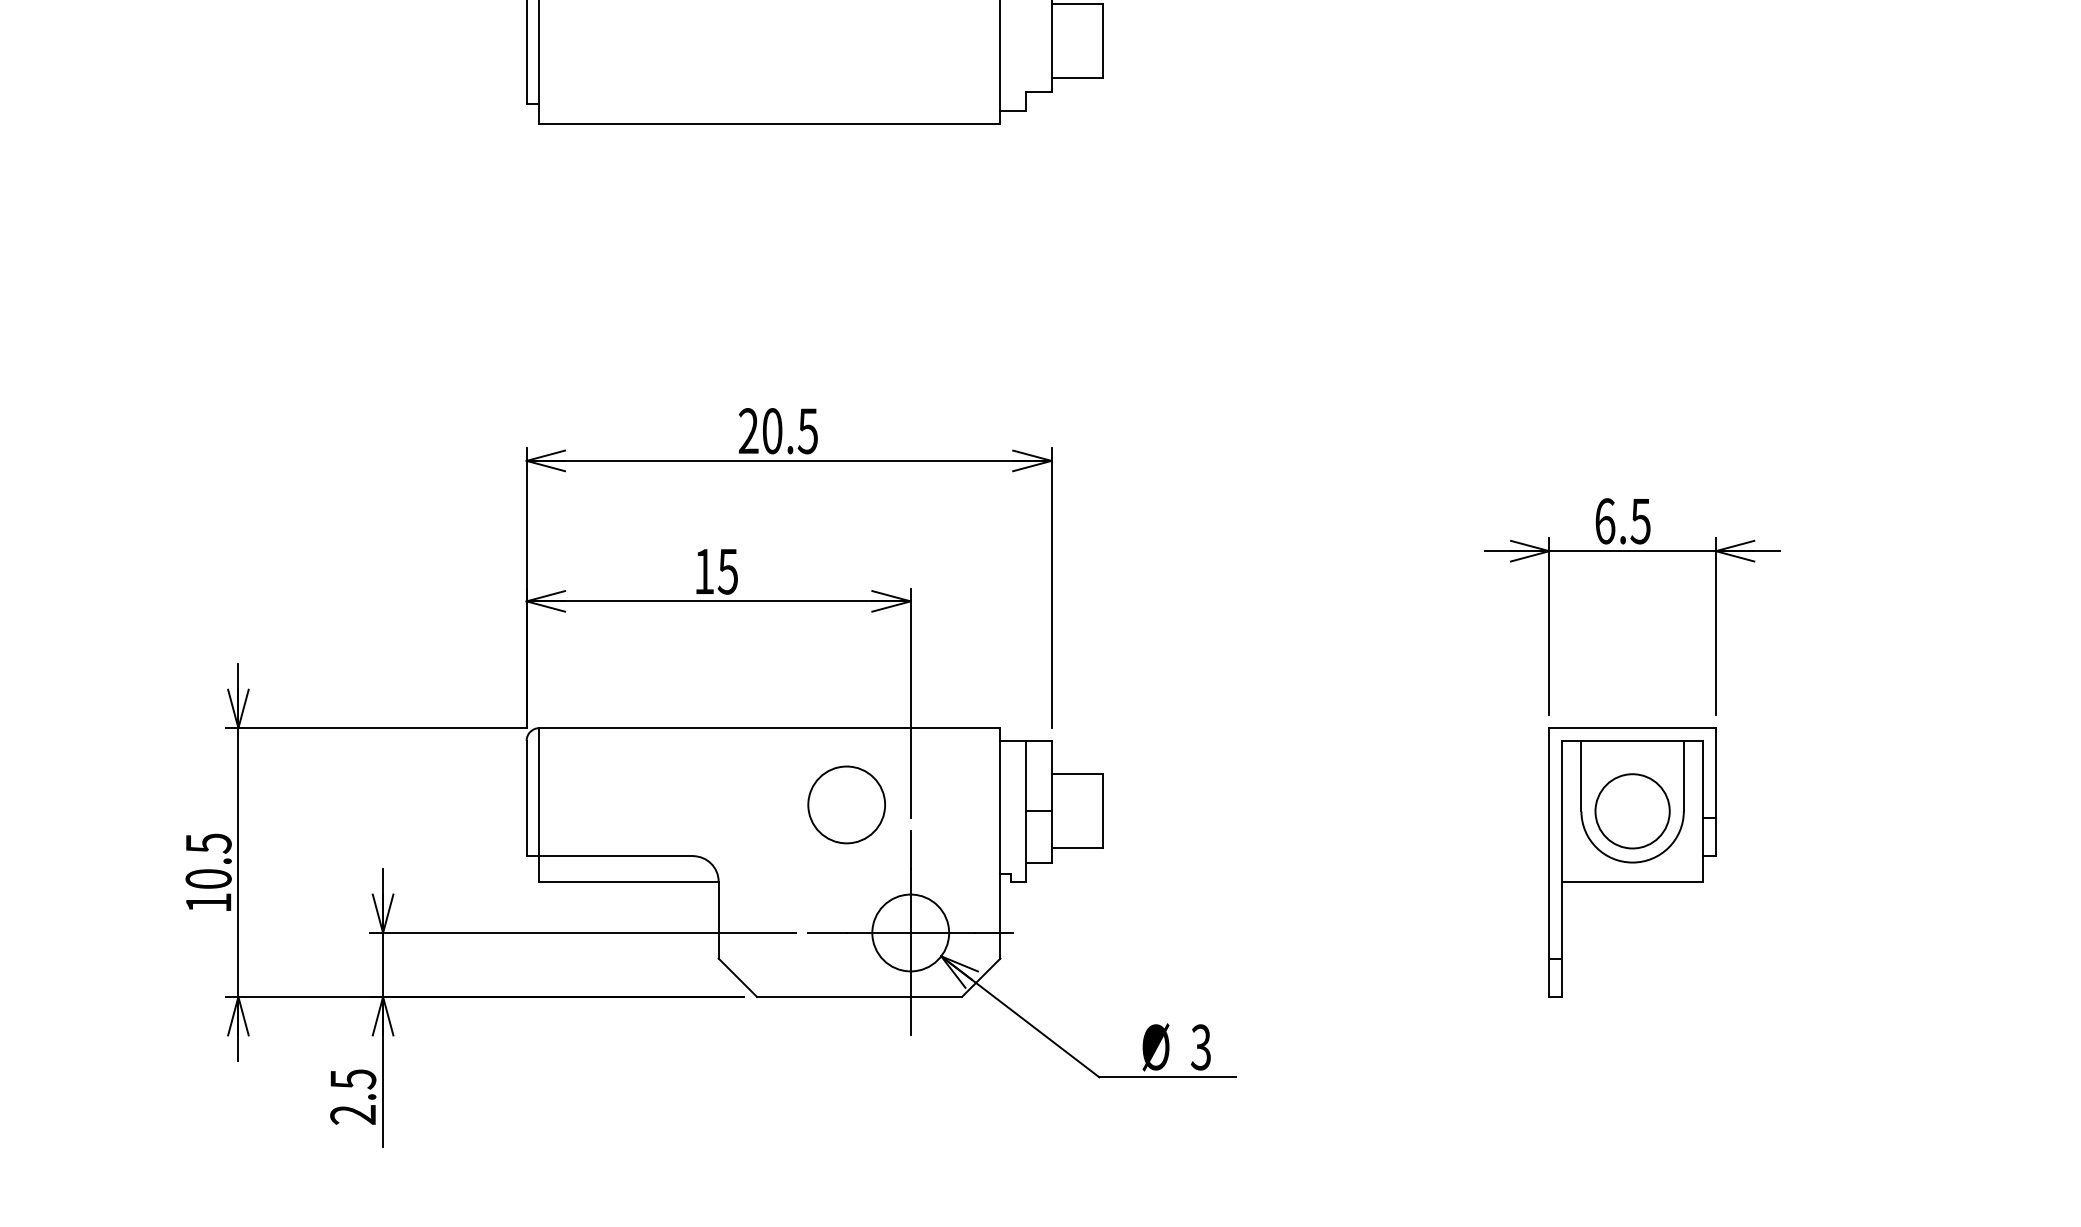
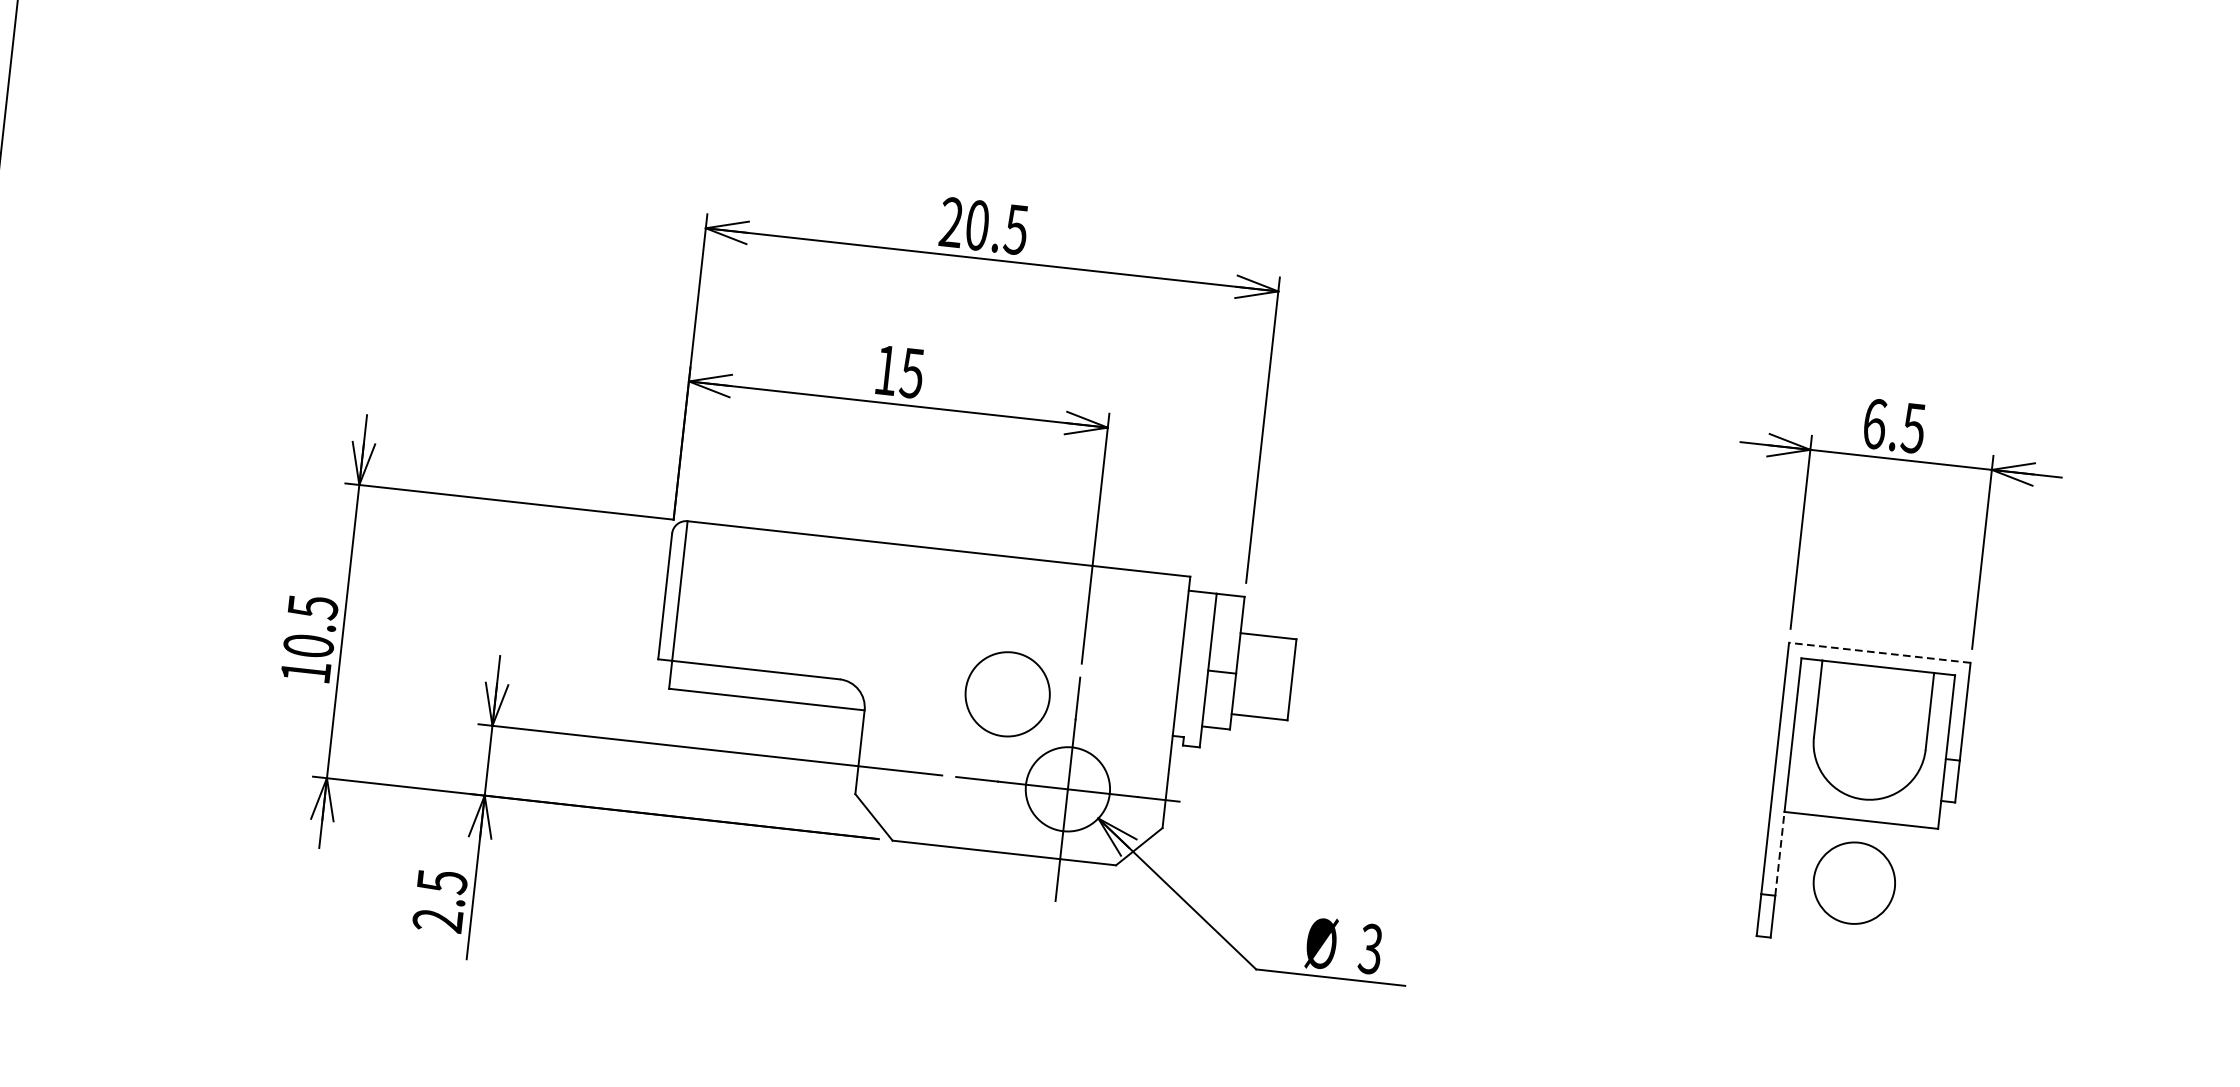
line: (1632, 728) -> (1879, 653), solid -> dashed
circle: (846, 804) -> (1007, 693), moved
circle: (1632, 811) -> (1854, 883), moved
line: (1562, 919) -> (1780, 853), solid -> dashed

